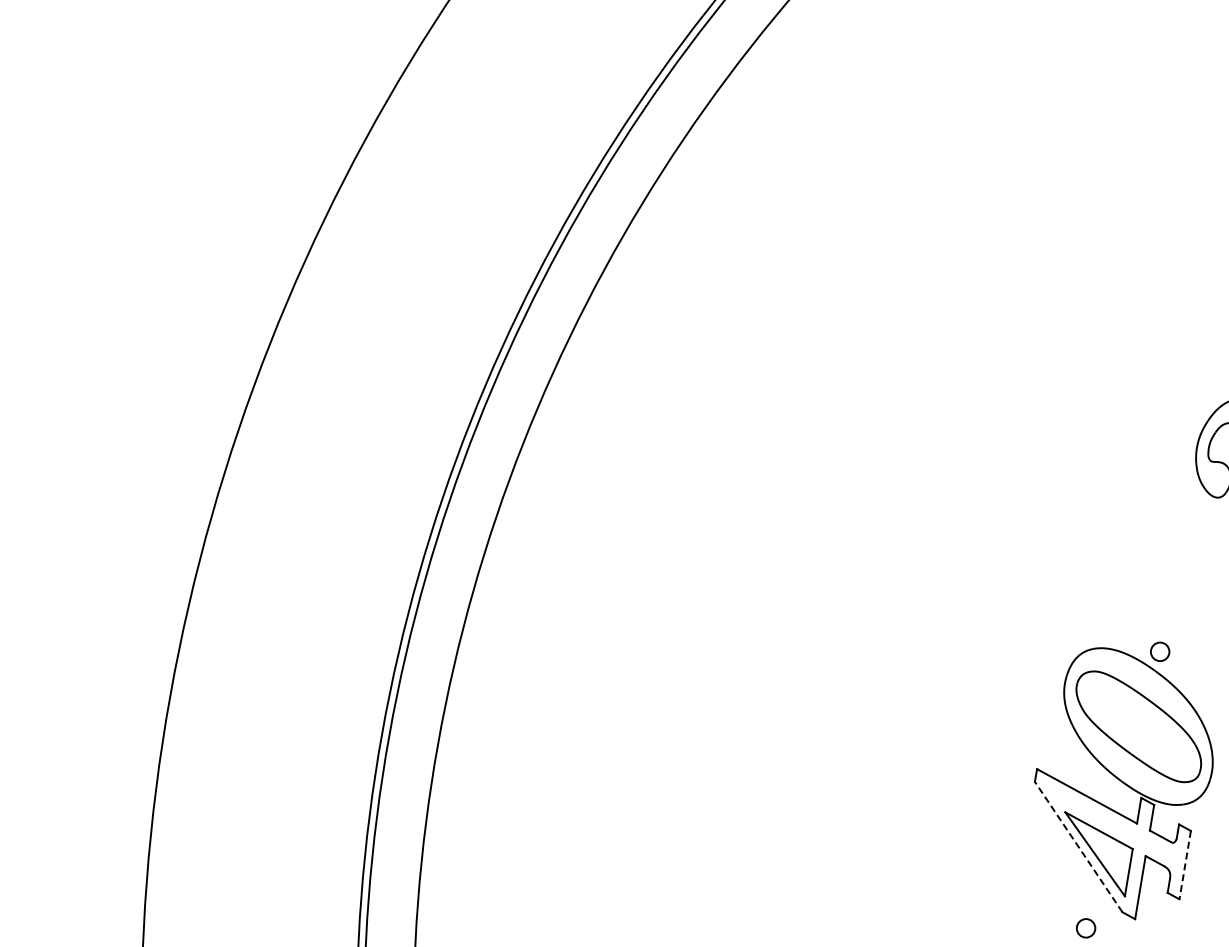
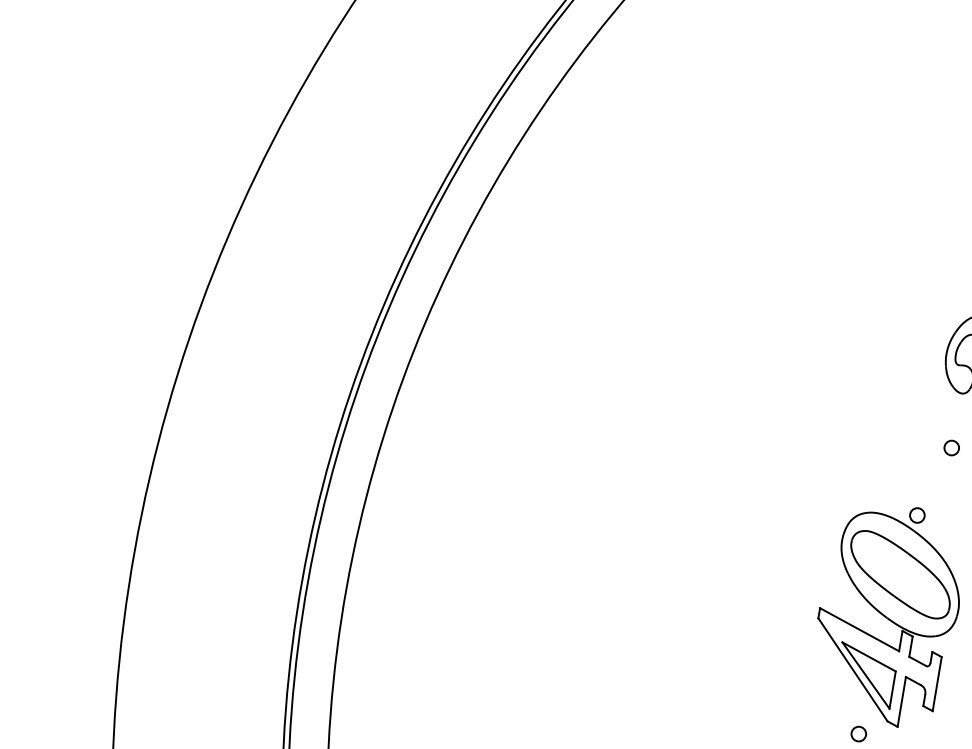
circle: (1203, 566) -> (951, 448), added
line: (1078, 846) -> (852, 669), dashed -> solid
line: (1185, 865) -> (937, 684), dashed -> solid

